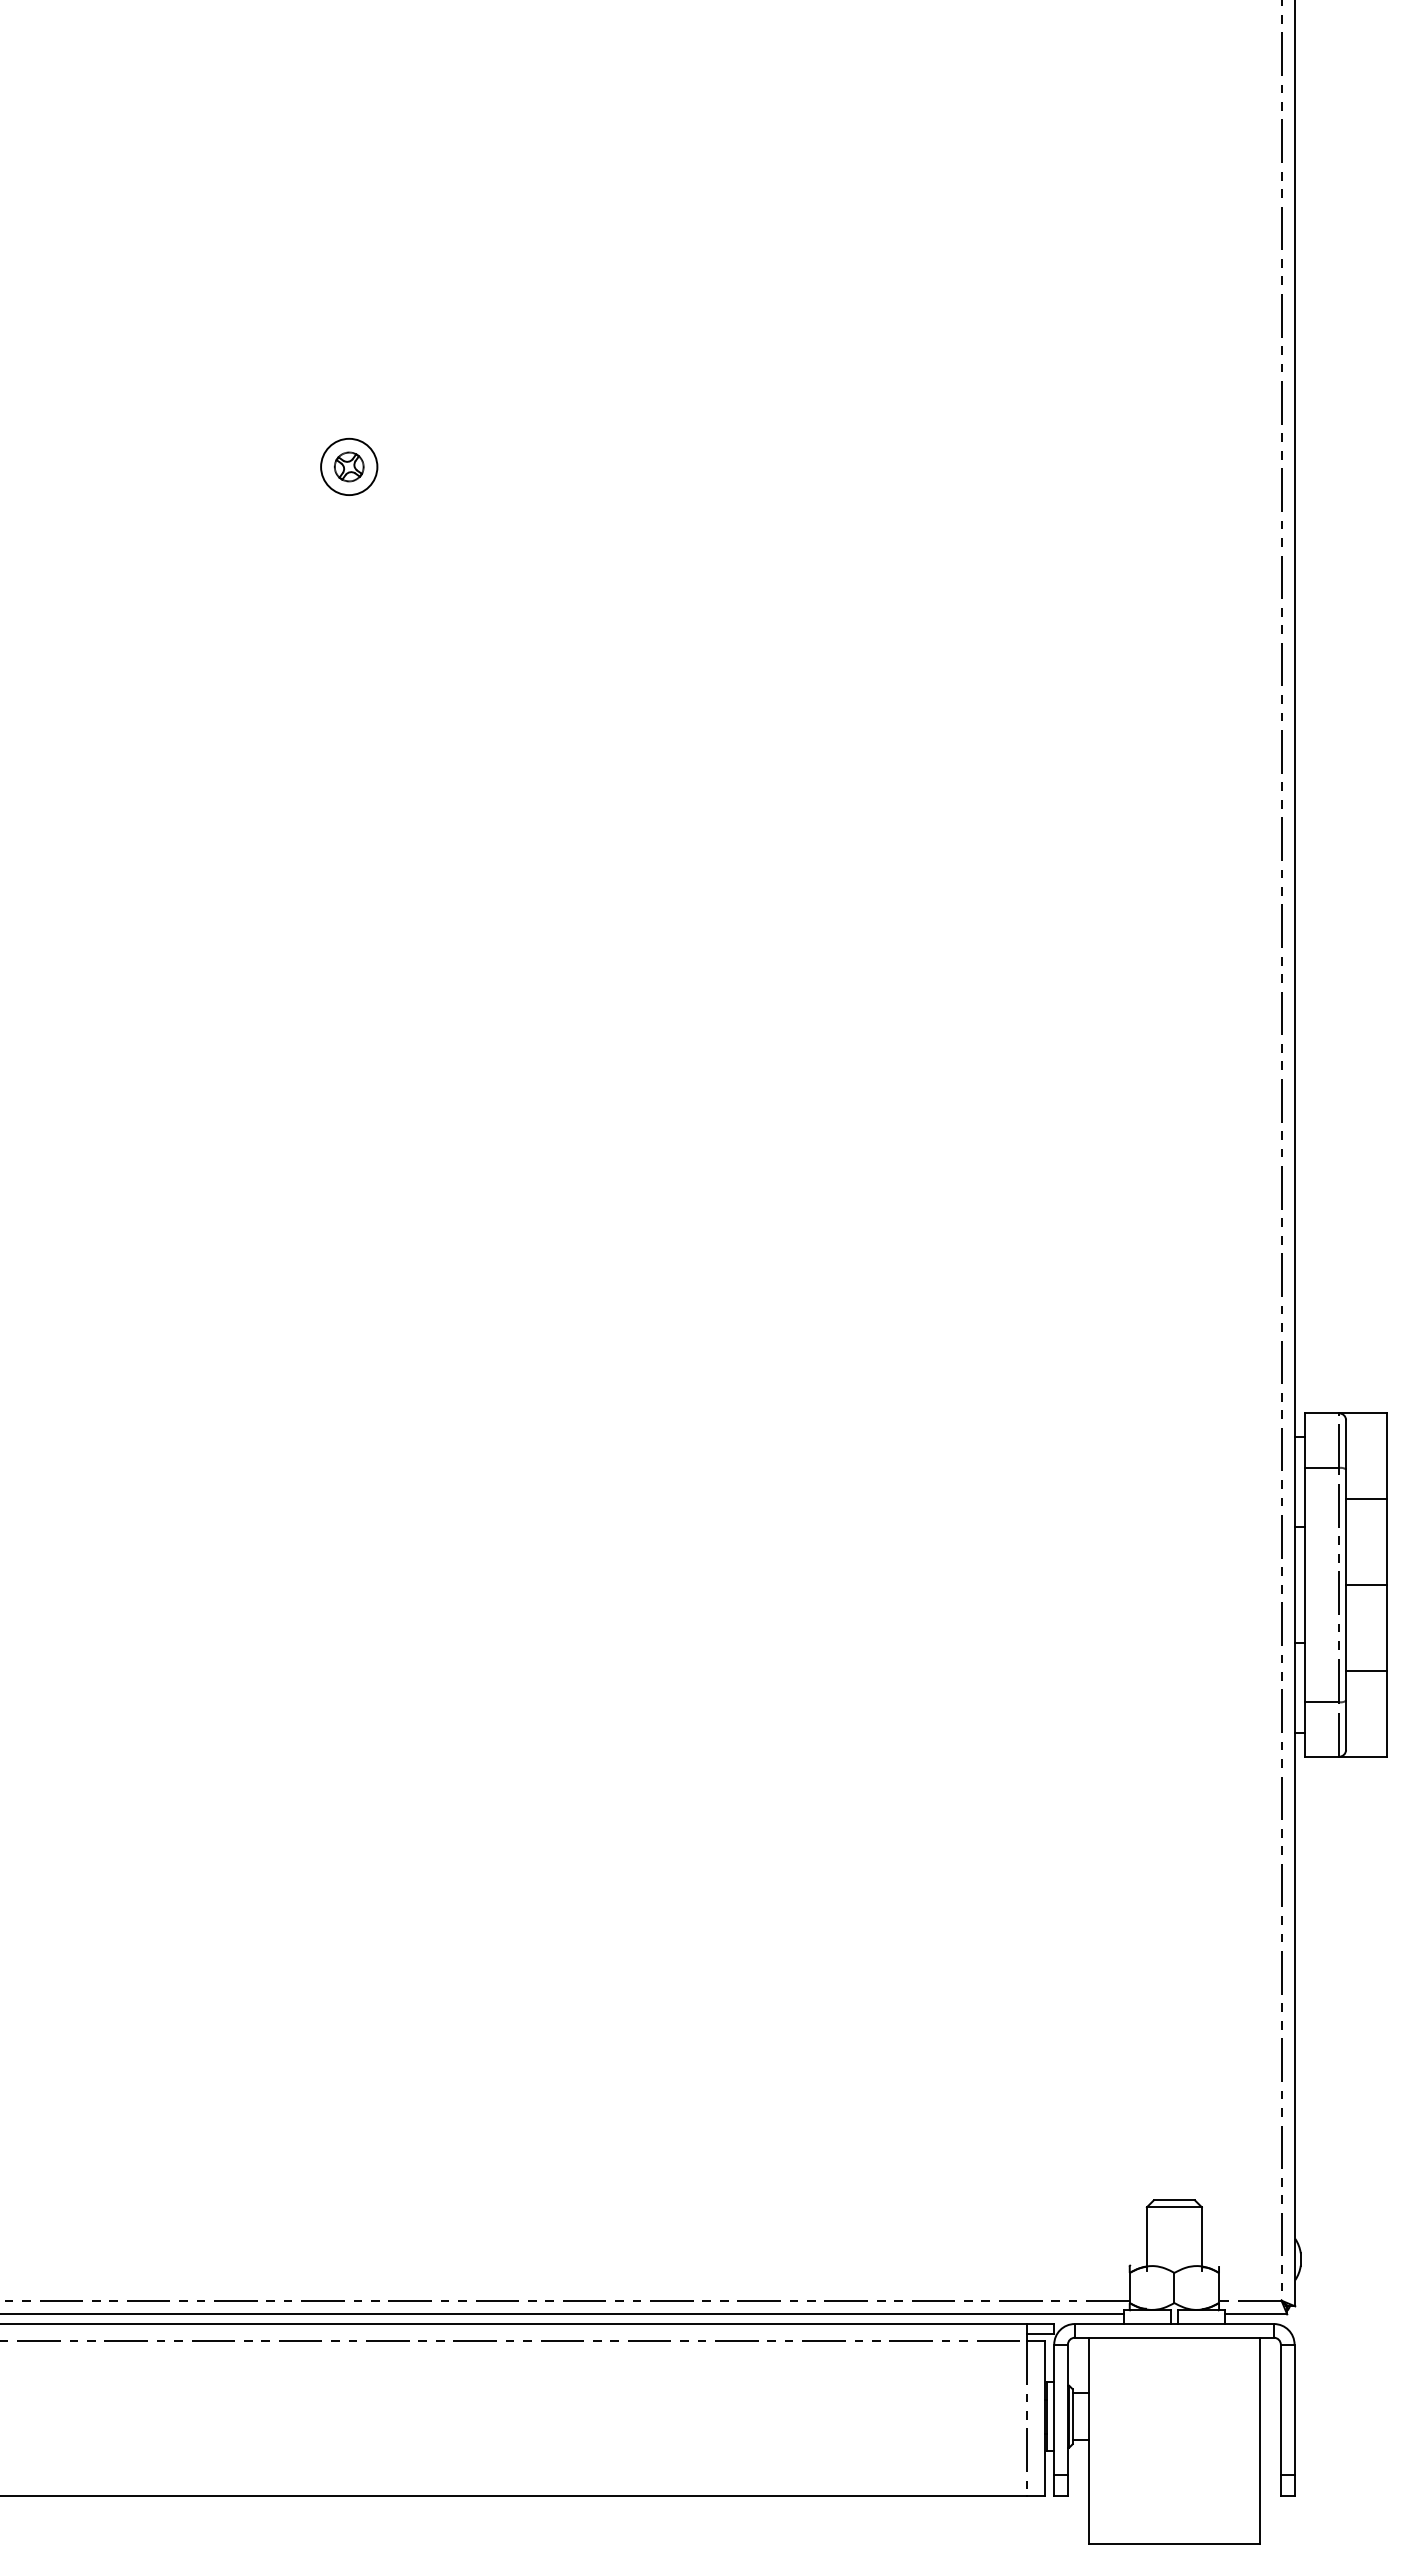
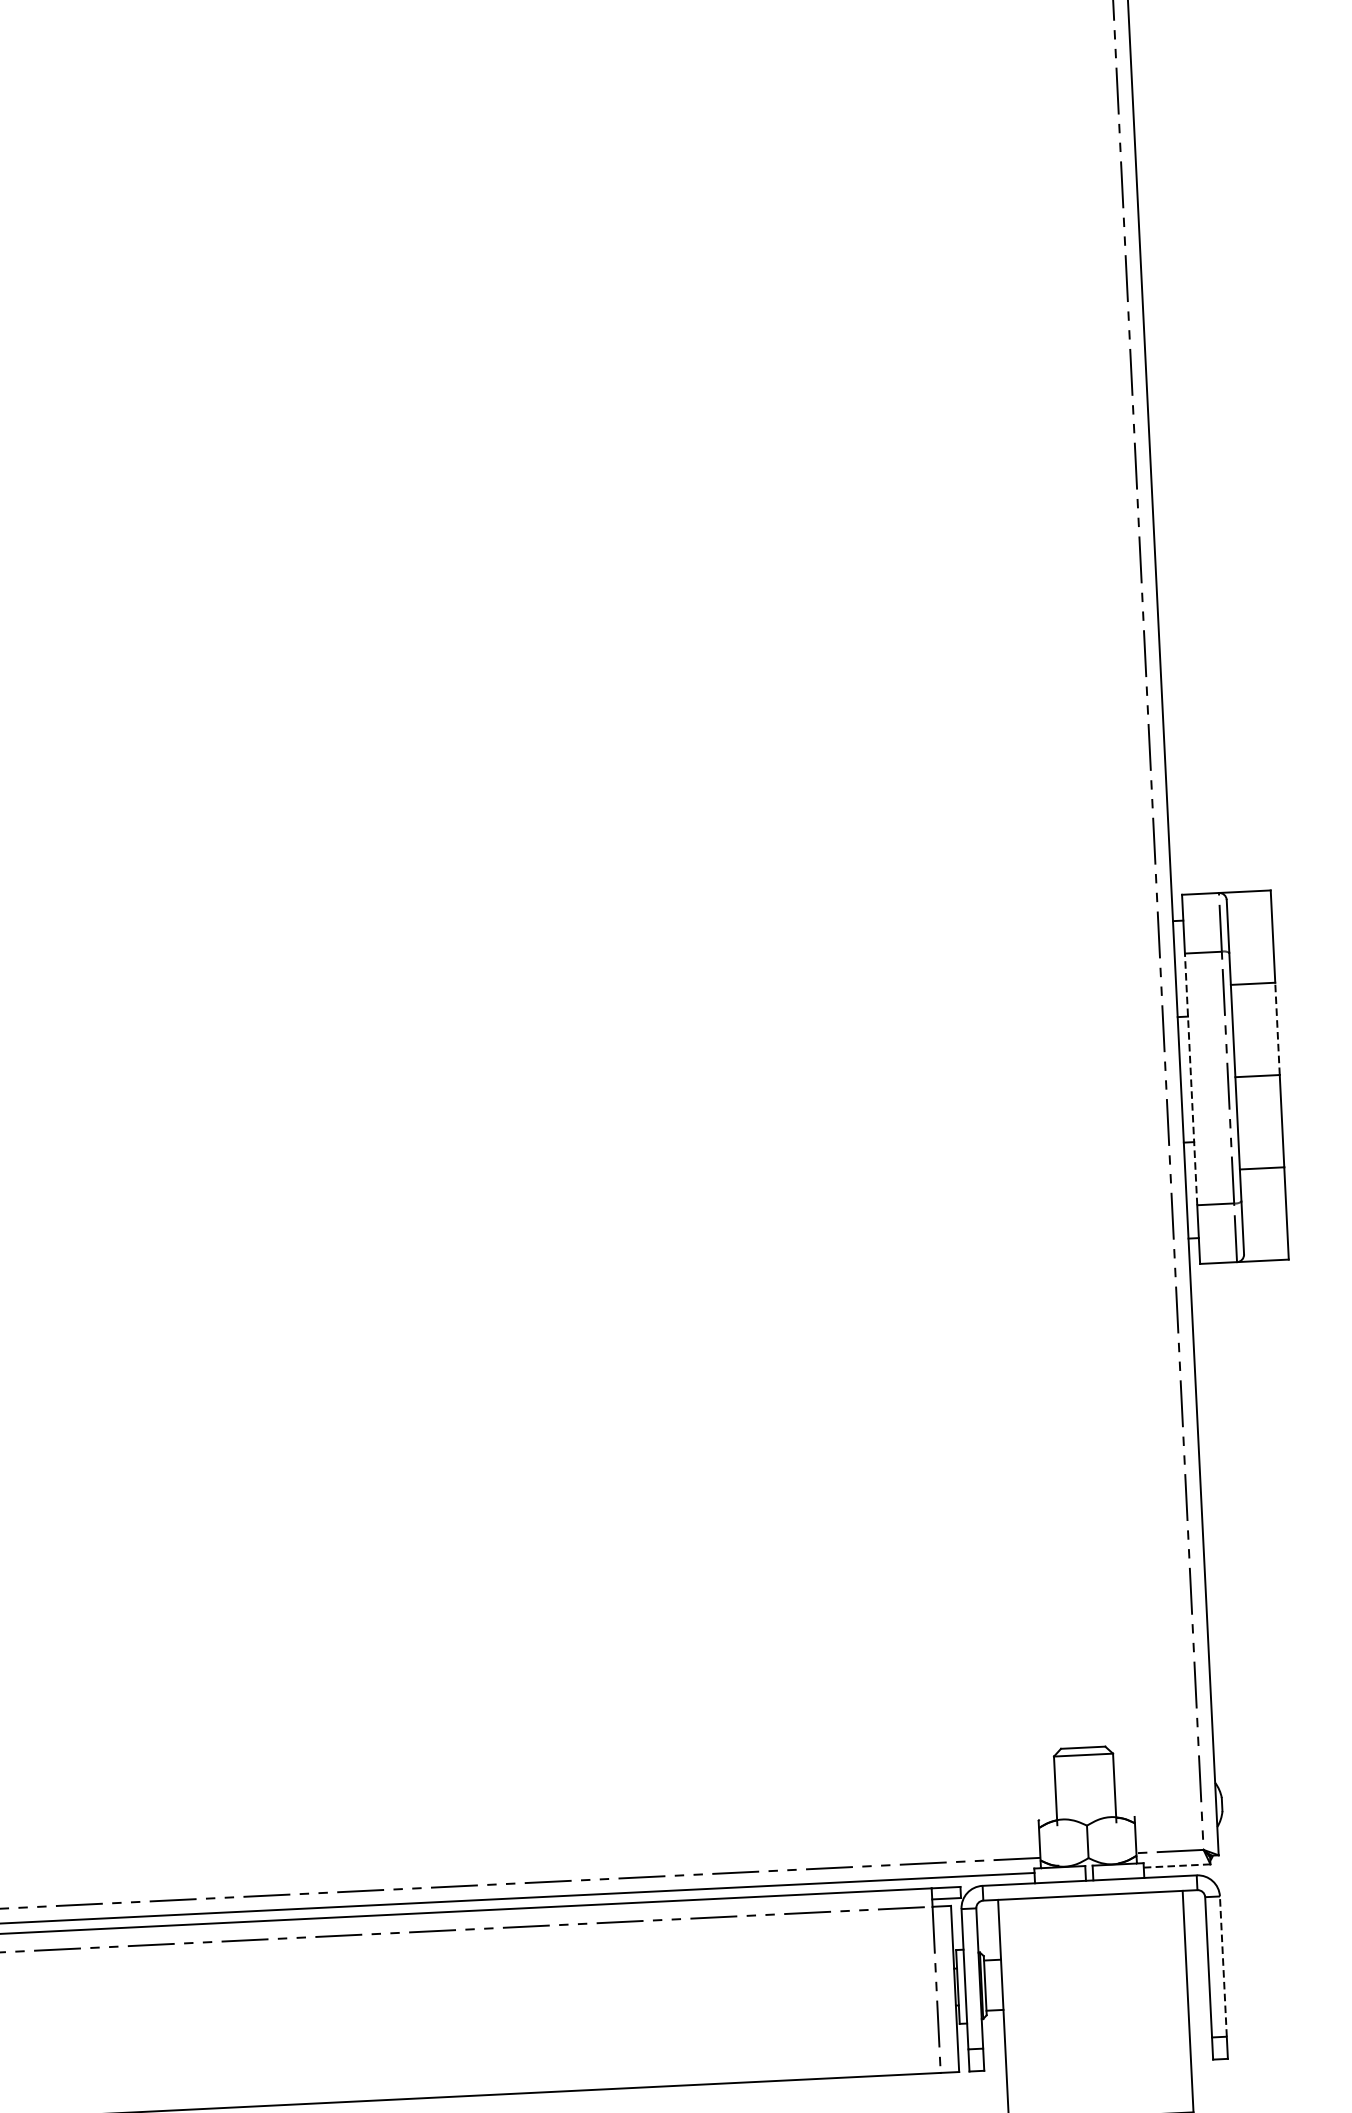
line: (1387, 1542) -> (1277, 1029), solid -> dashed
line: (1304, 1584) -> (1190, 1078), solid -> dashed
line: (1256, 2314) -> (1177, 1866), solid -> dashed
line: (1294, 2409) -> (1223, 1966), solid -> dashed

